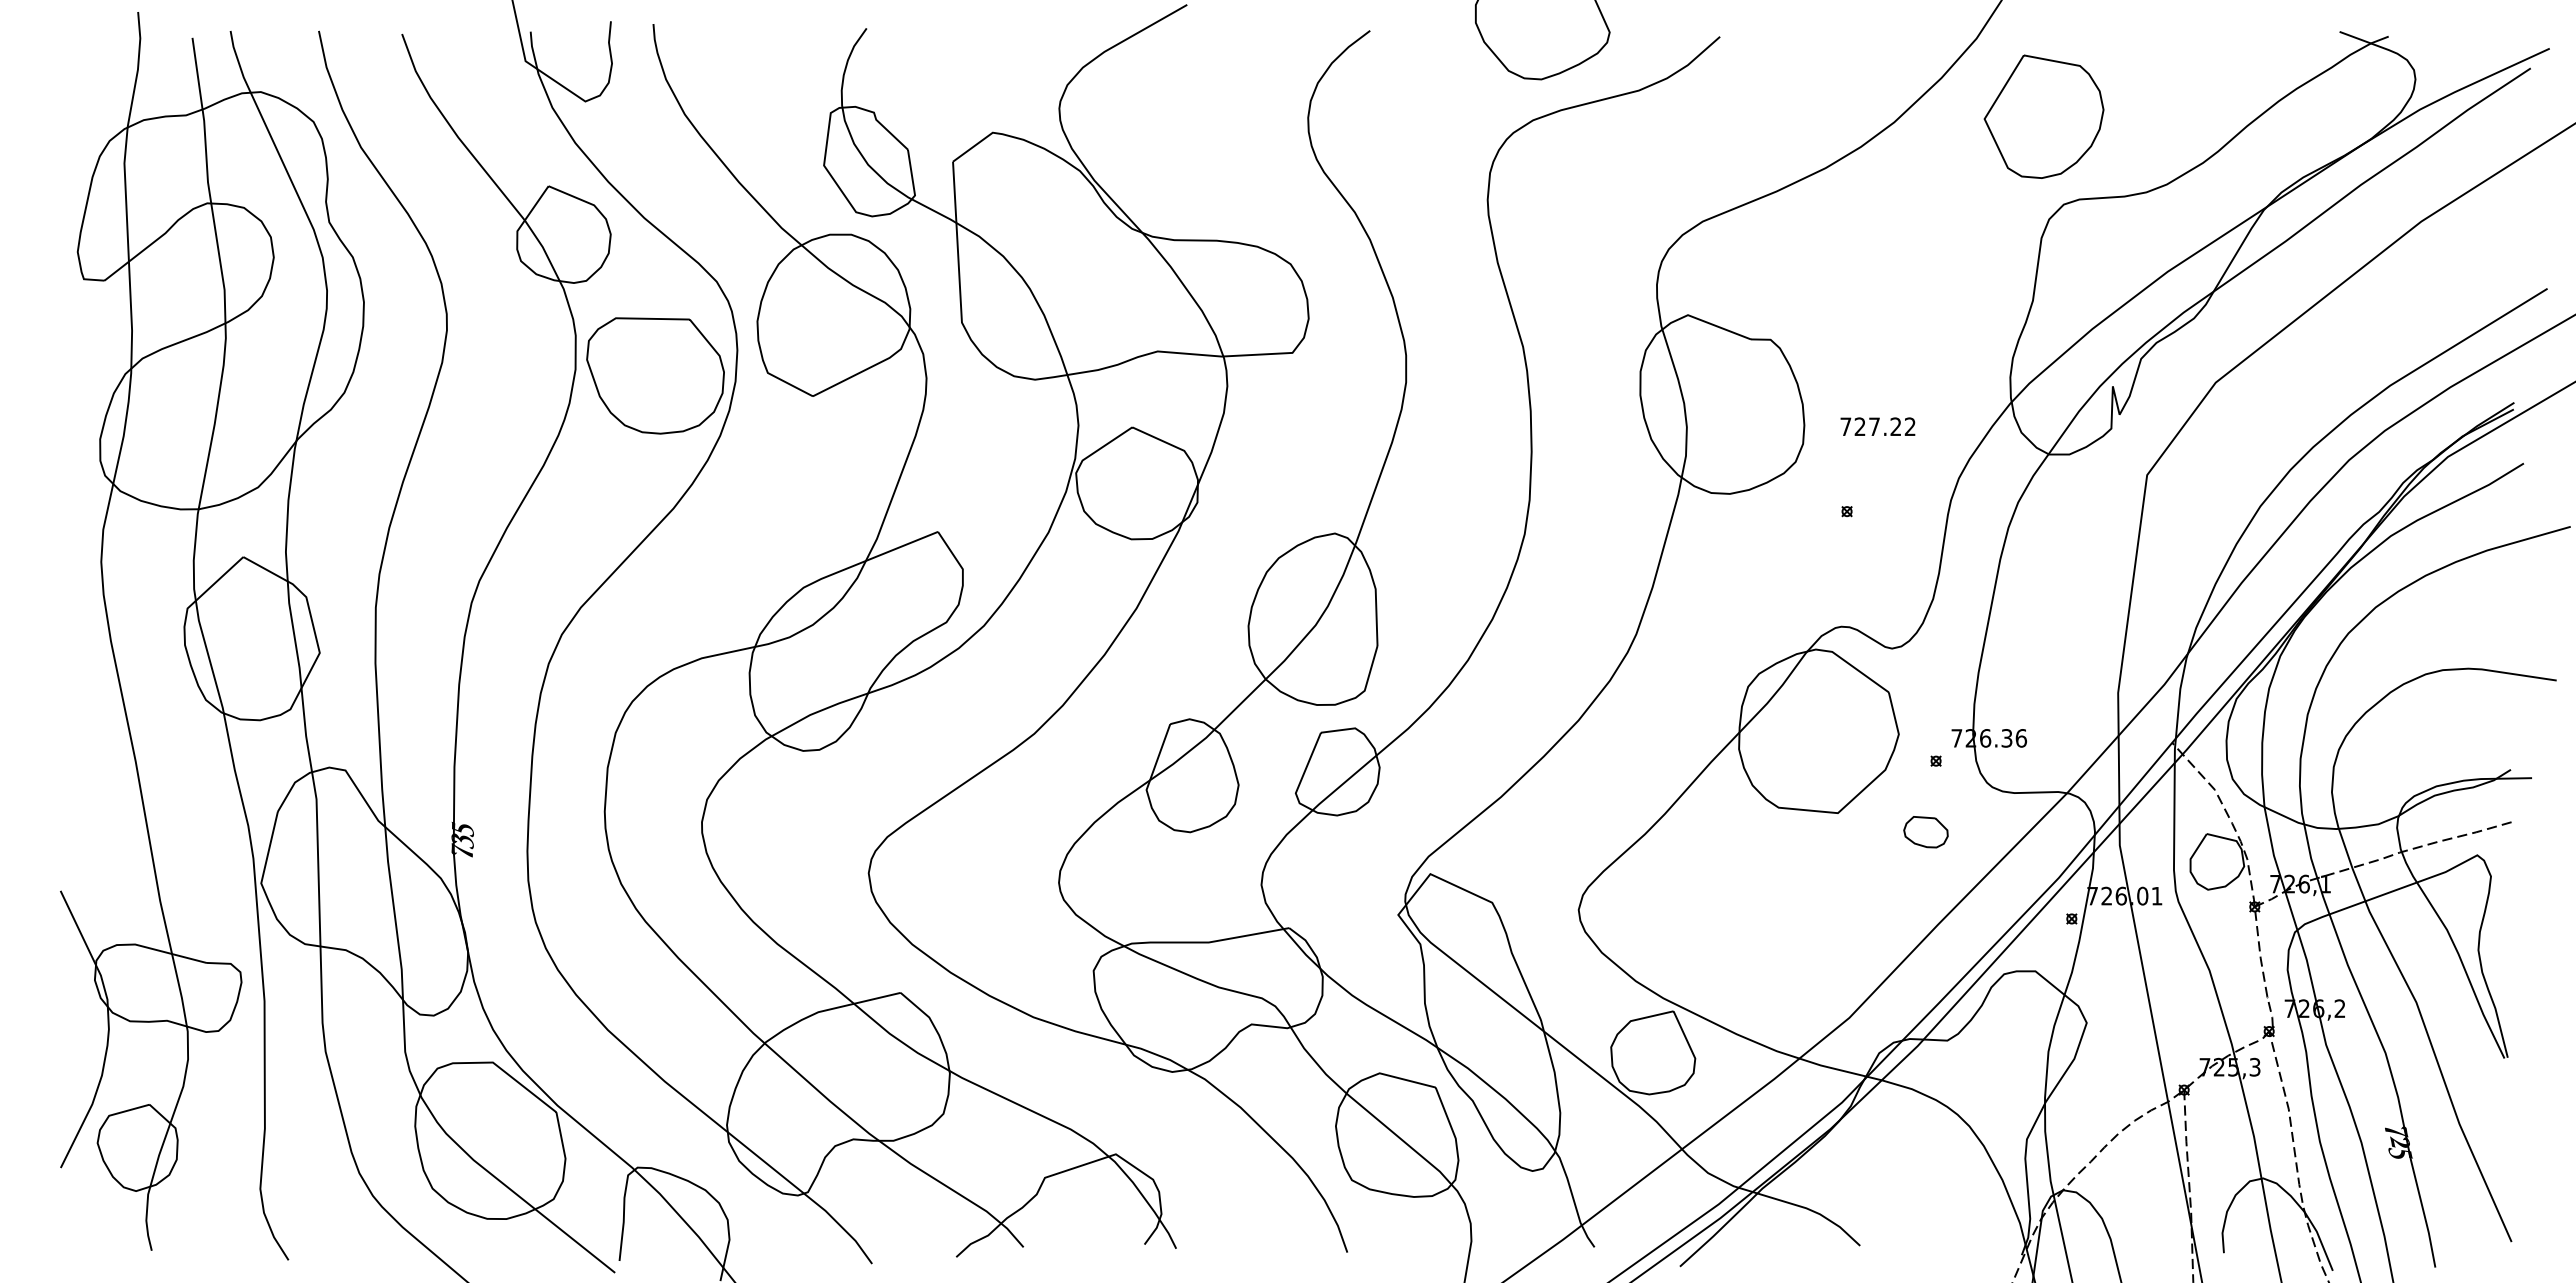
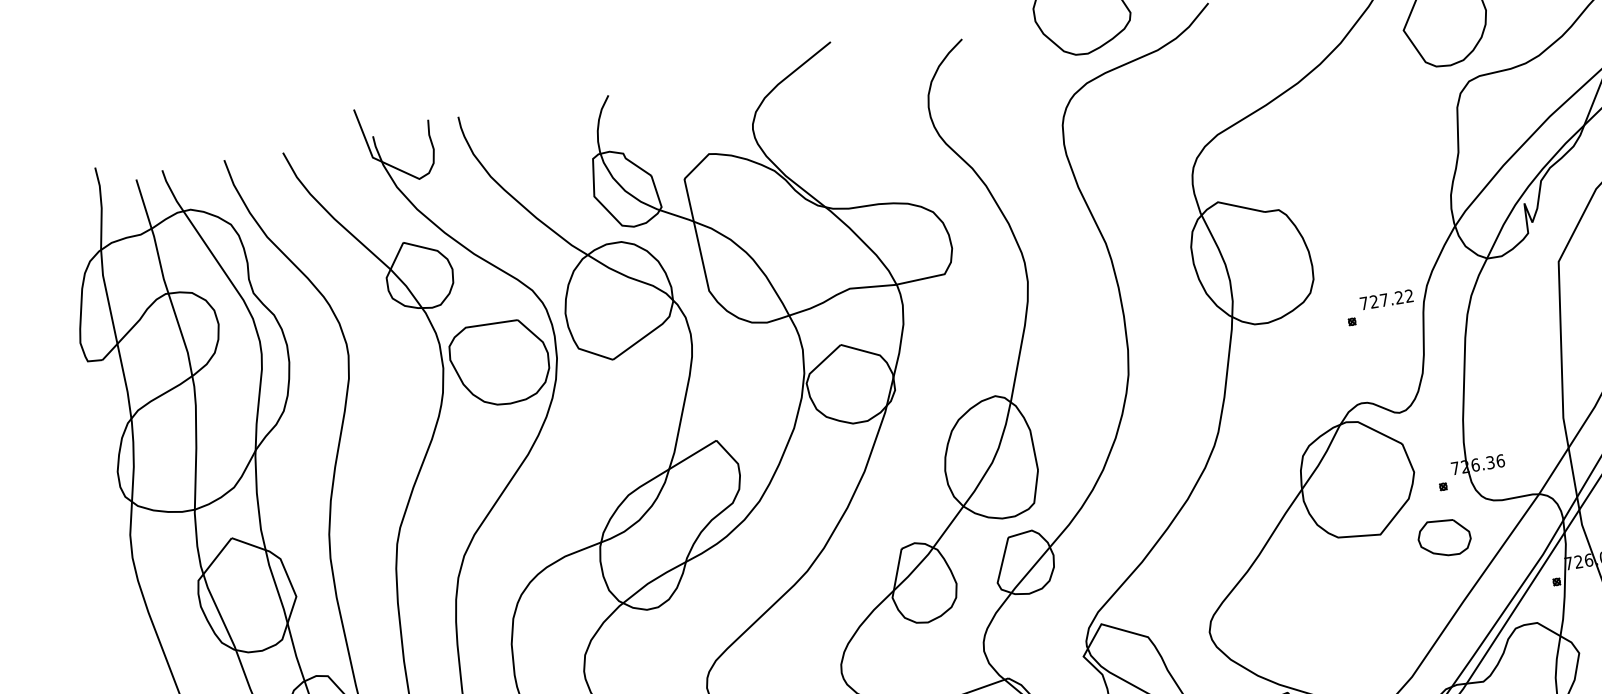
text: (1877, 426) -> (1386, 299), moved
part: (1925, 831) -> (1444, 537), size x1.67

